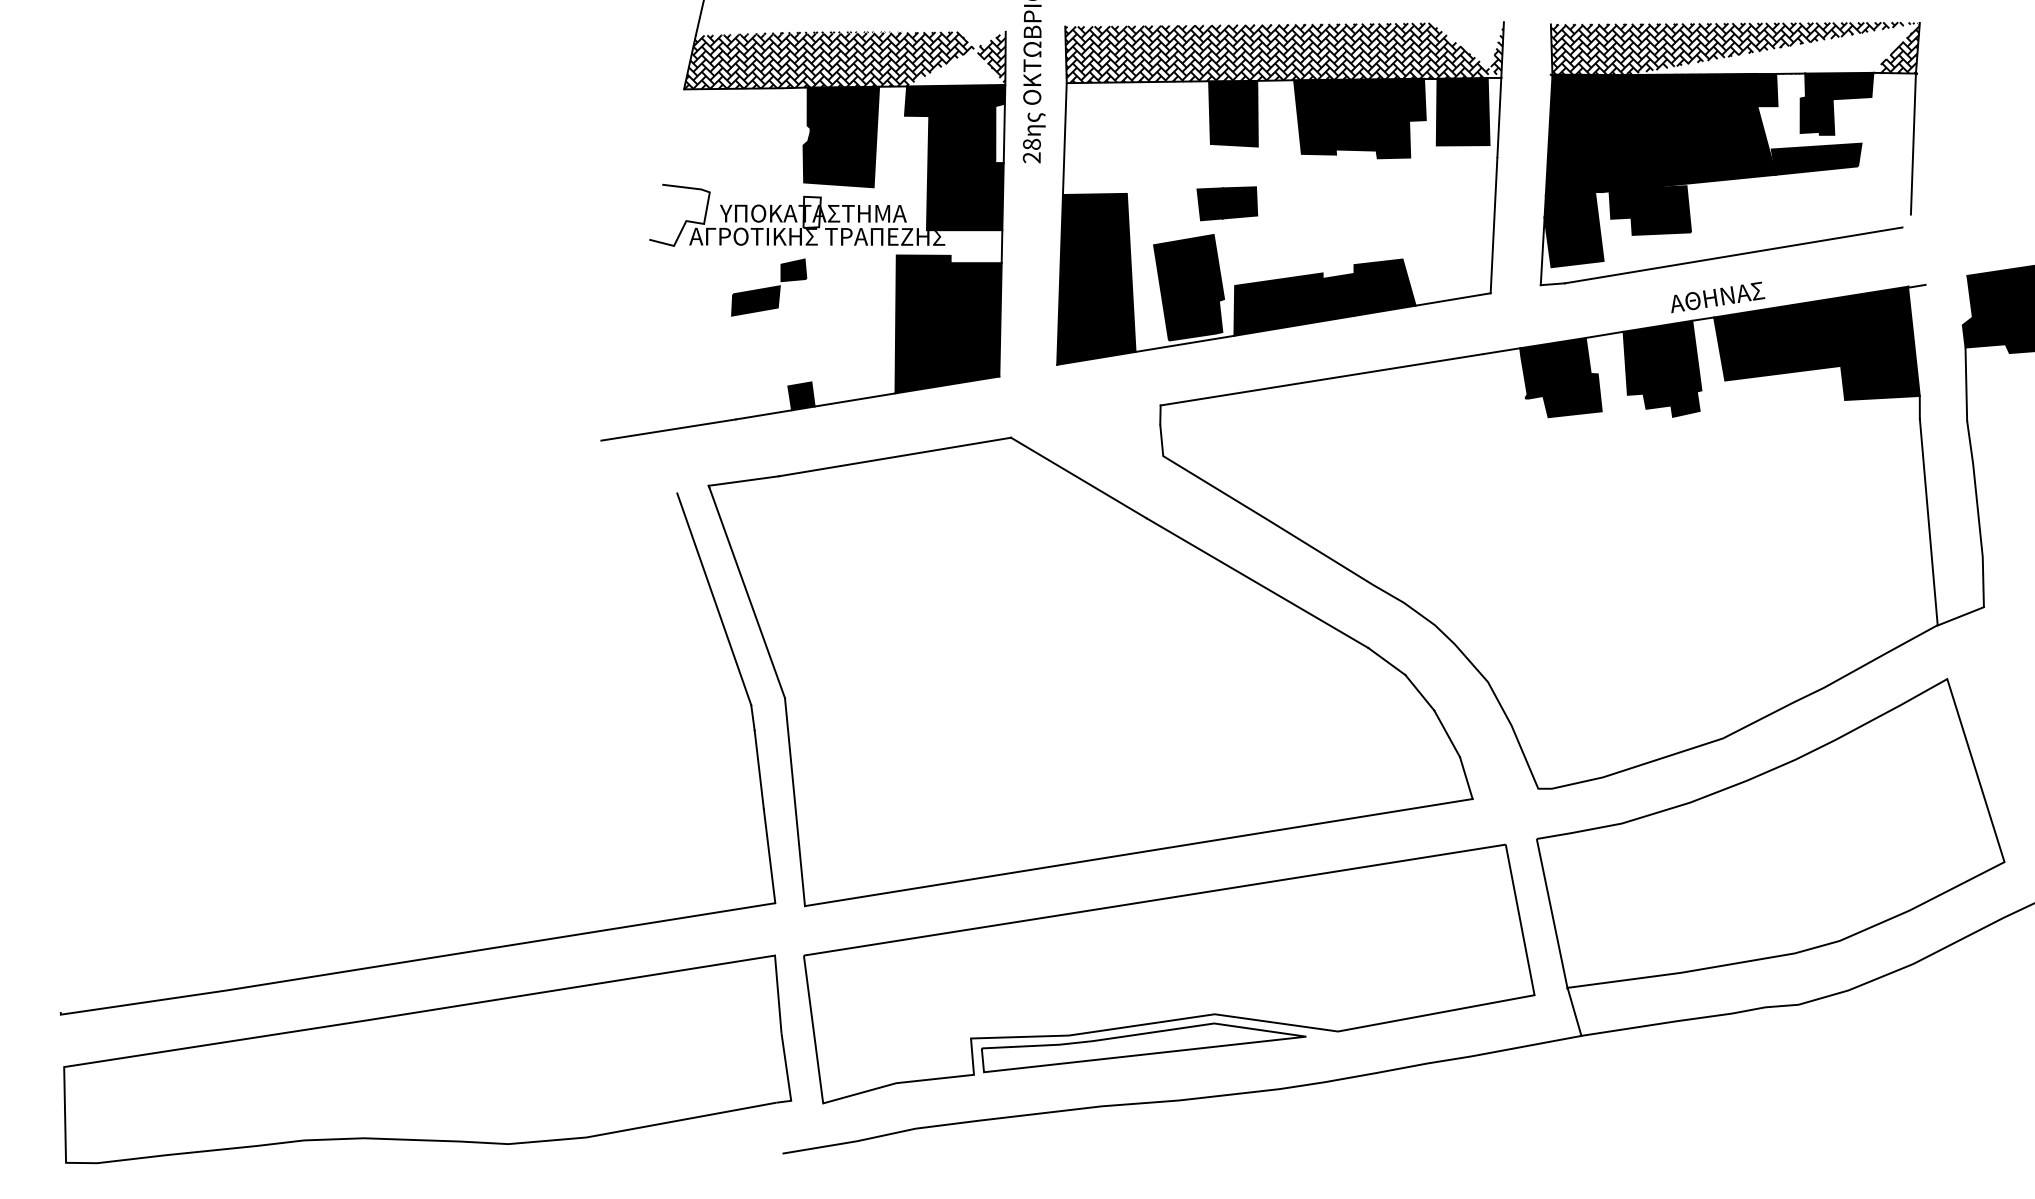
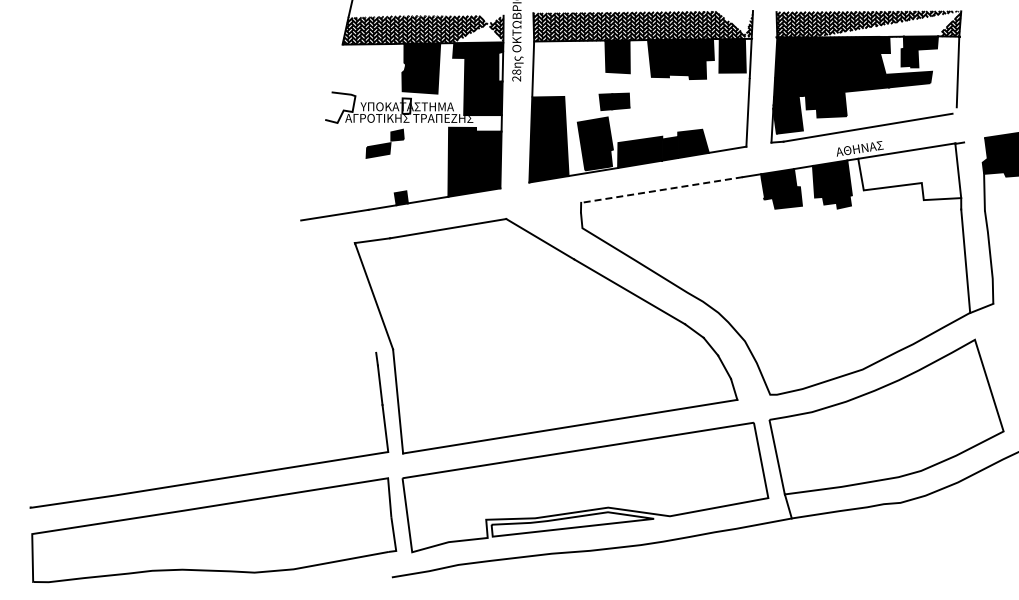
fill: (1816, 342) -> (909, 171), removed
line: (1321, 380) -> (661, 190), solid -> dashed
line: (713, 598) -> (357, 299), removed

